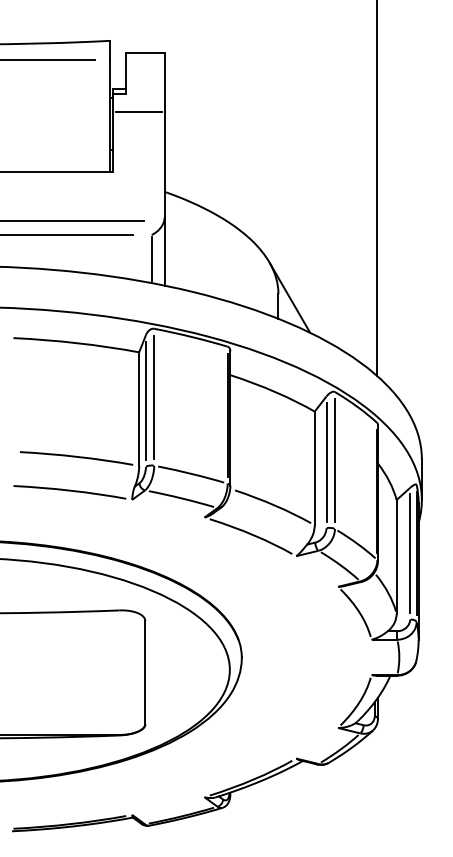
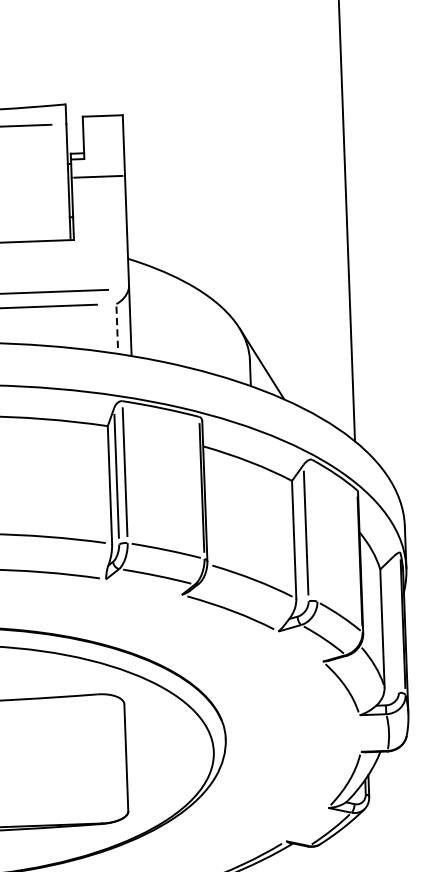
line: (151, 259) -> (117, 329), solid -> dashed
line: (334, 460) -> (314, 530), removed
line: (410, 553) -> (396, 624), removed

